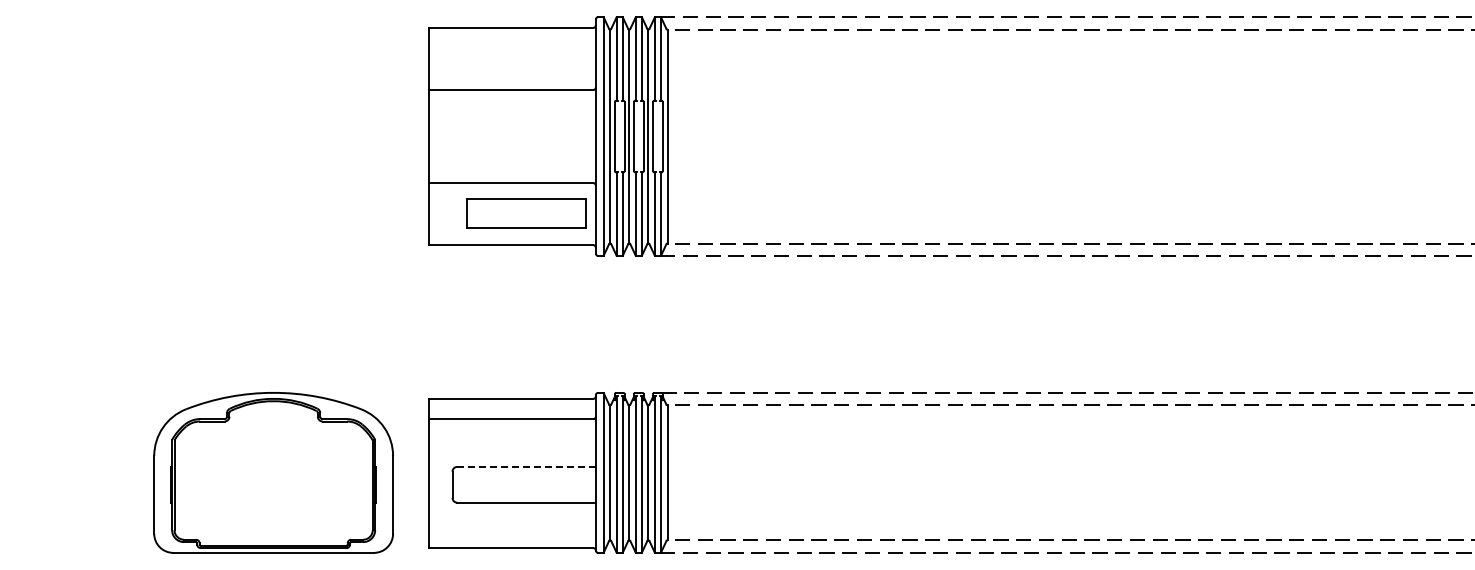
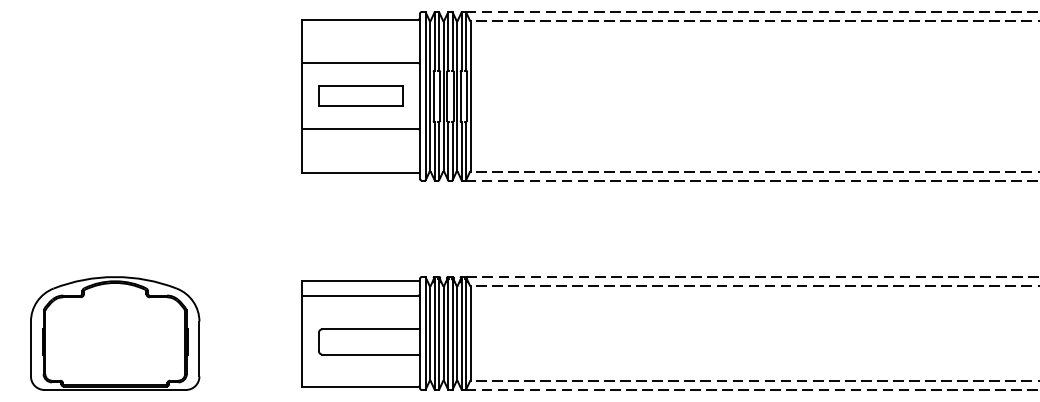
part: (526, 213) -> (361, 96), moved
line: (527, 466) -> (371, 329), dashed -> solid
part: (273, 472) -> (115, 333), moved

